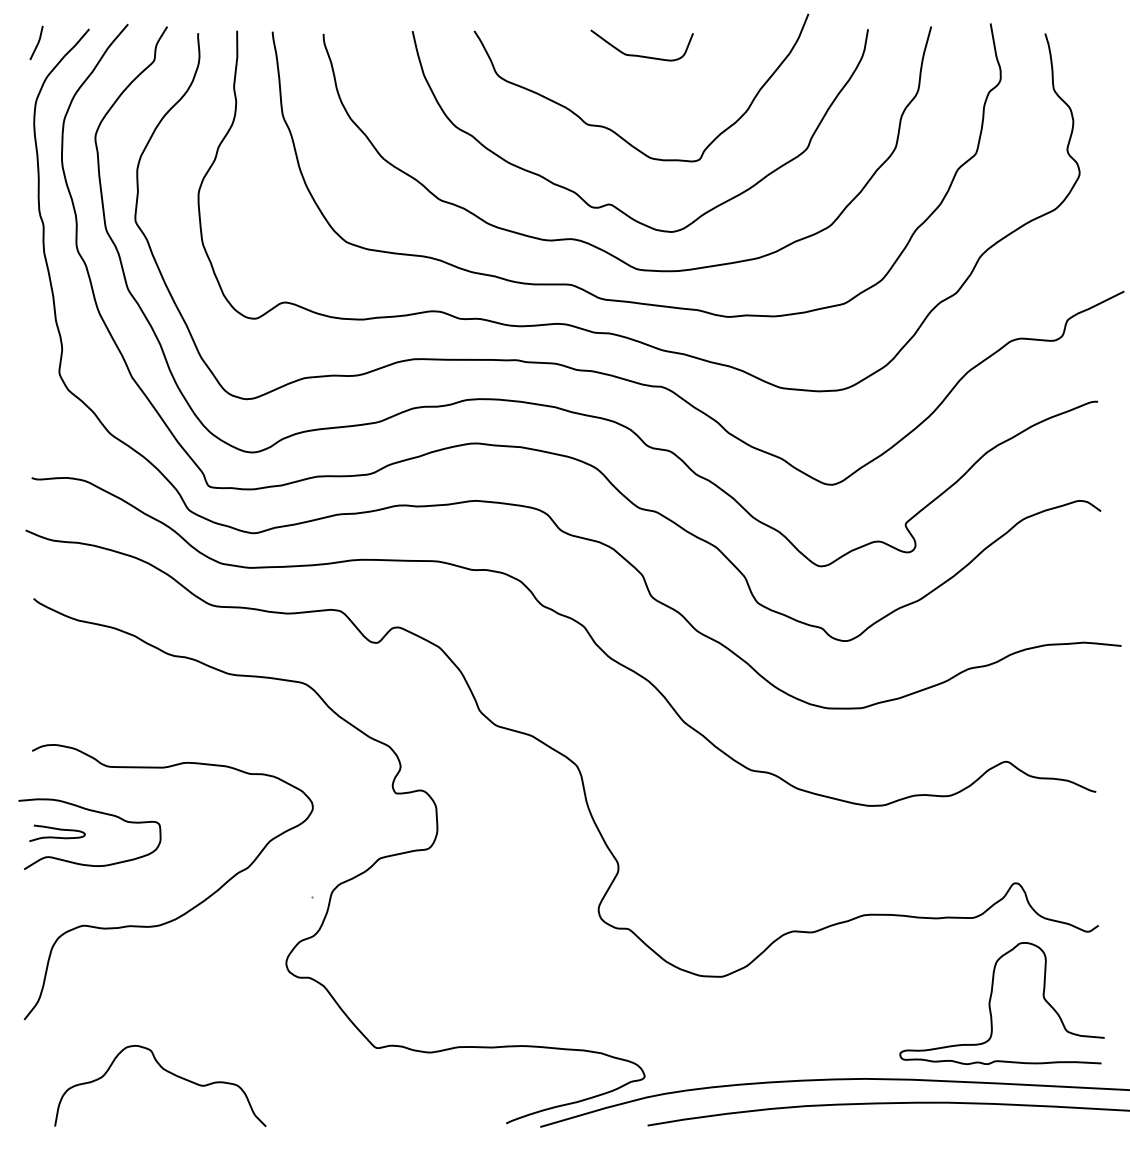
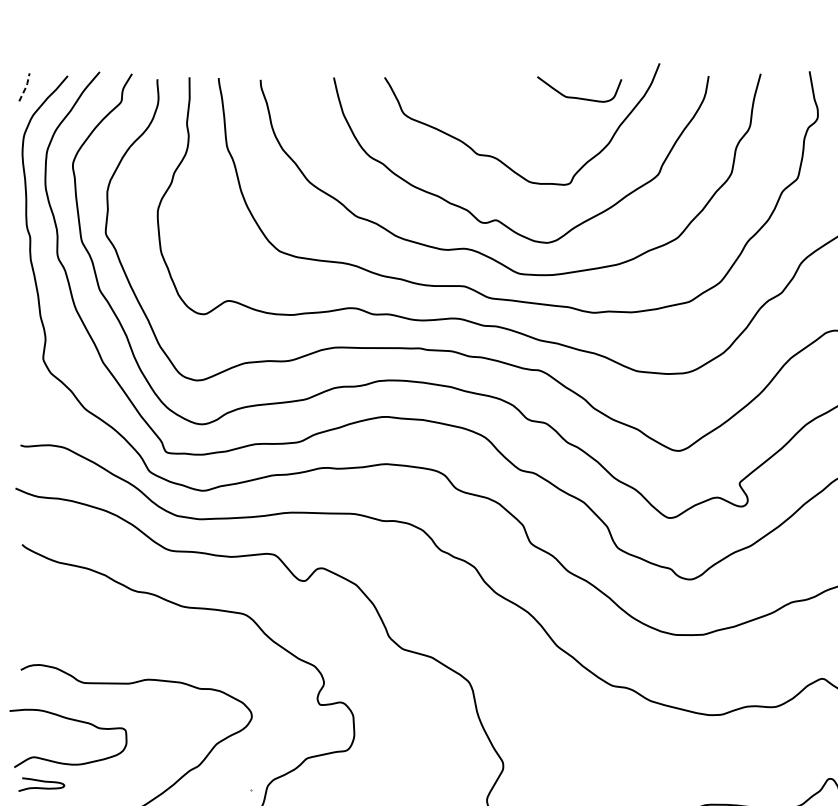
line: (38, 43) -> (26, 87), solid -> dashed
curve: (641, 55) -> (579, 97), moved
curve: (58, 830) -> (42, 782), moved

